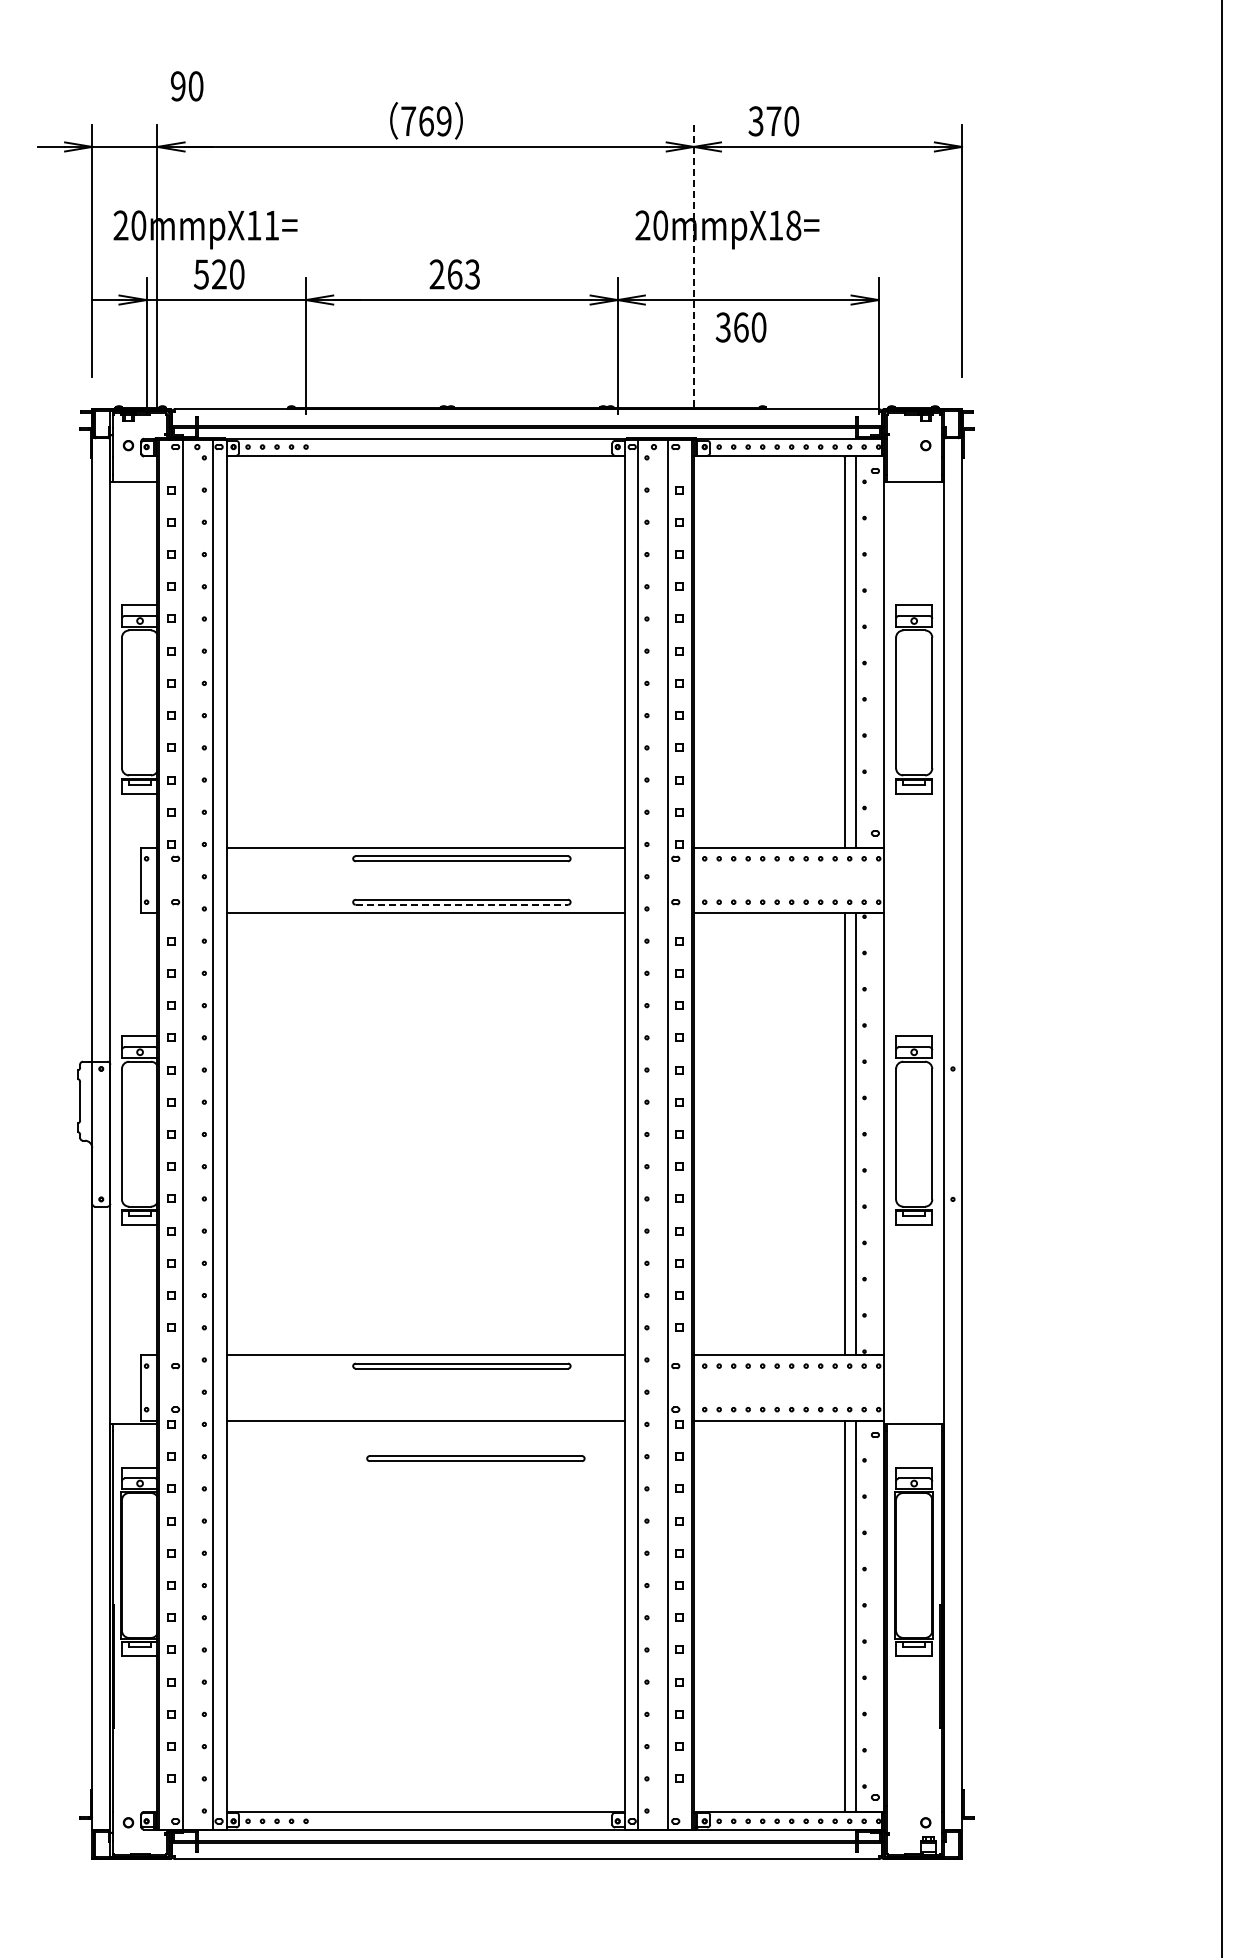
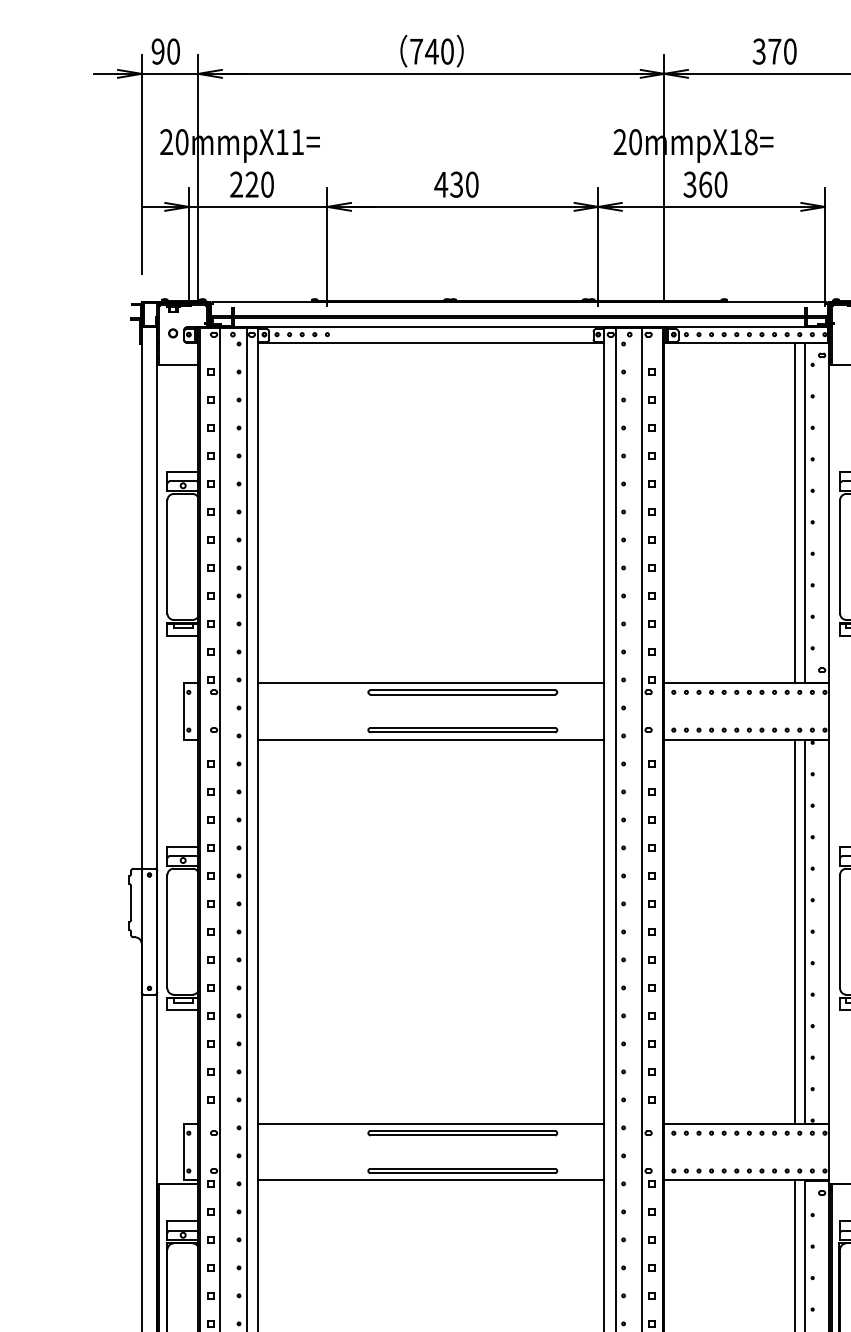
text: (187, 86) -> (166, 51), moved
text: (434, 121) -> (439, 51), 769 -> 740
text: (773, 121) -> (774, 51), moved
line: (693, 265) -> (664, 176), dashed -> solid
text: (200, 274) -> (235, 184), 520 -> 220
text: (454, 274) -> (456, 184), 263 -> 430
text: (740, 327) -> (704, 184), moved
line: (462, 904) -> (463, 732), dashed -> solid
part: (475, 1458) -> (462, 1170), moved

